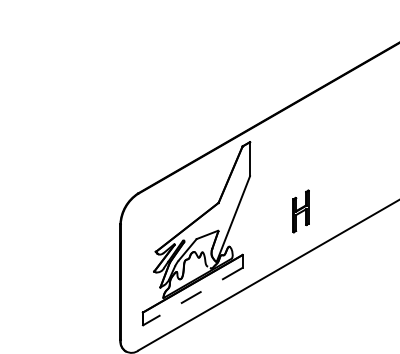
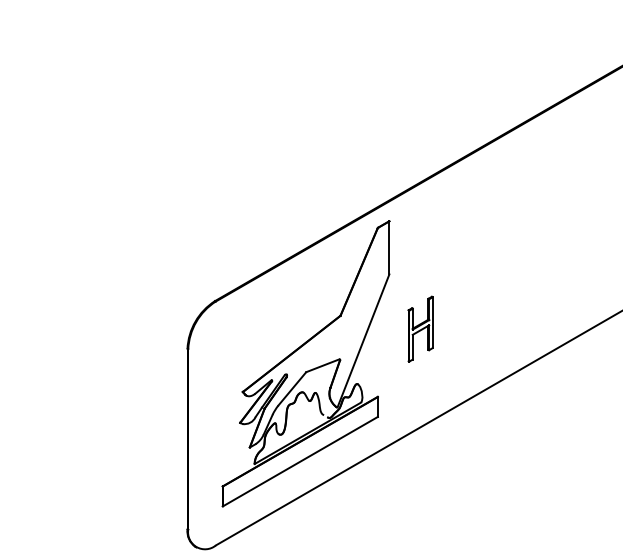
part: (300, 211) -> (419, 329), moved
line: (192, 296) -> (299, 461), dashed -> solid

